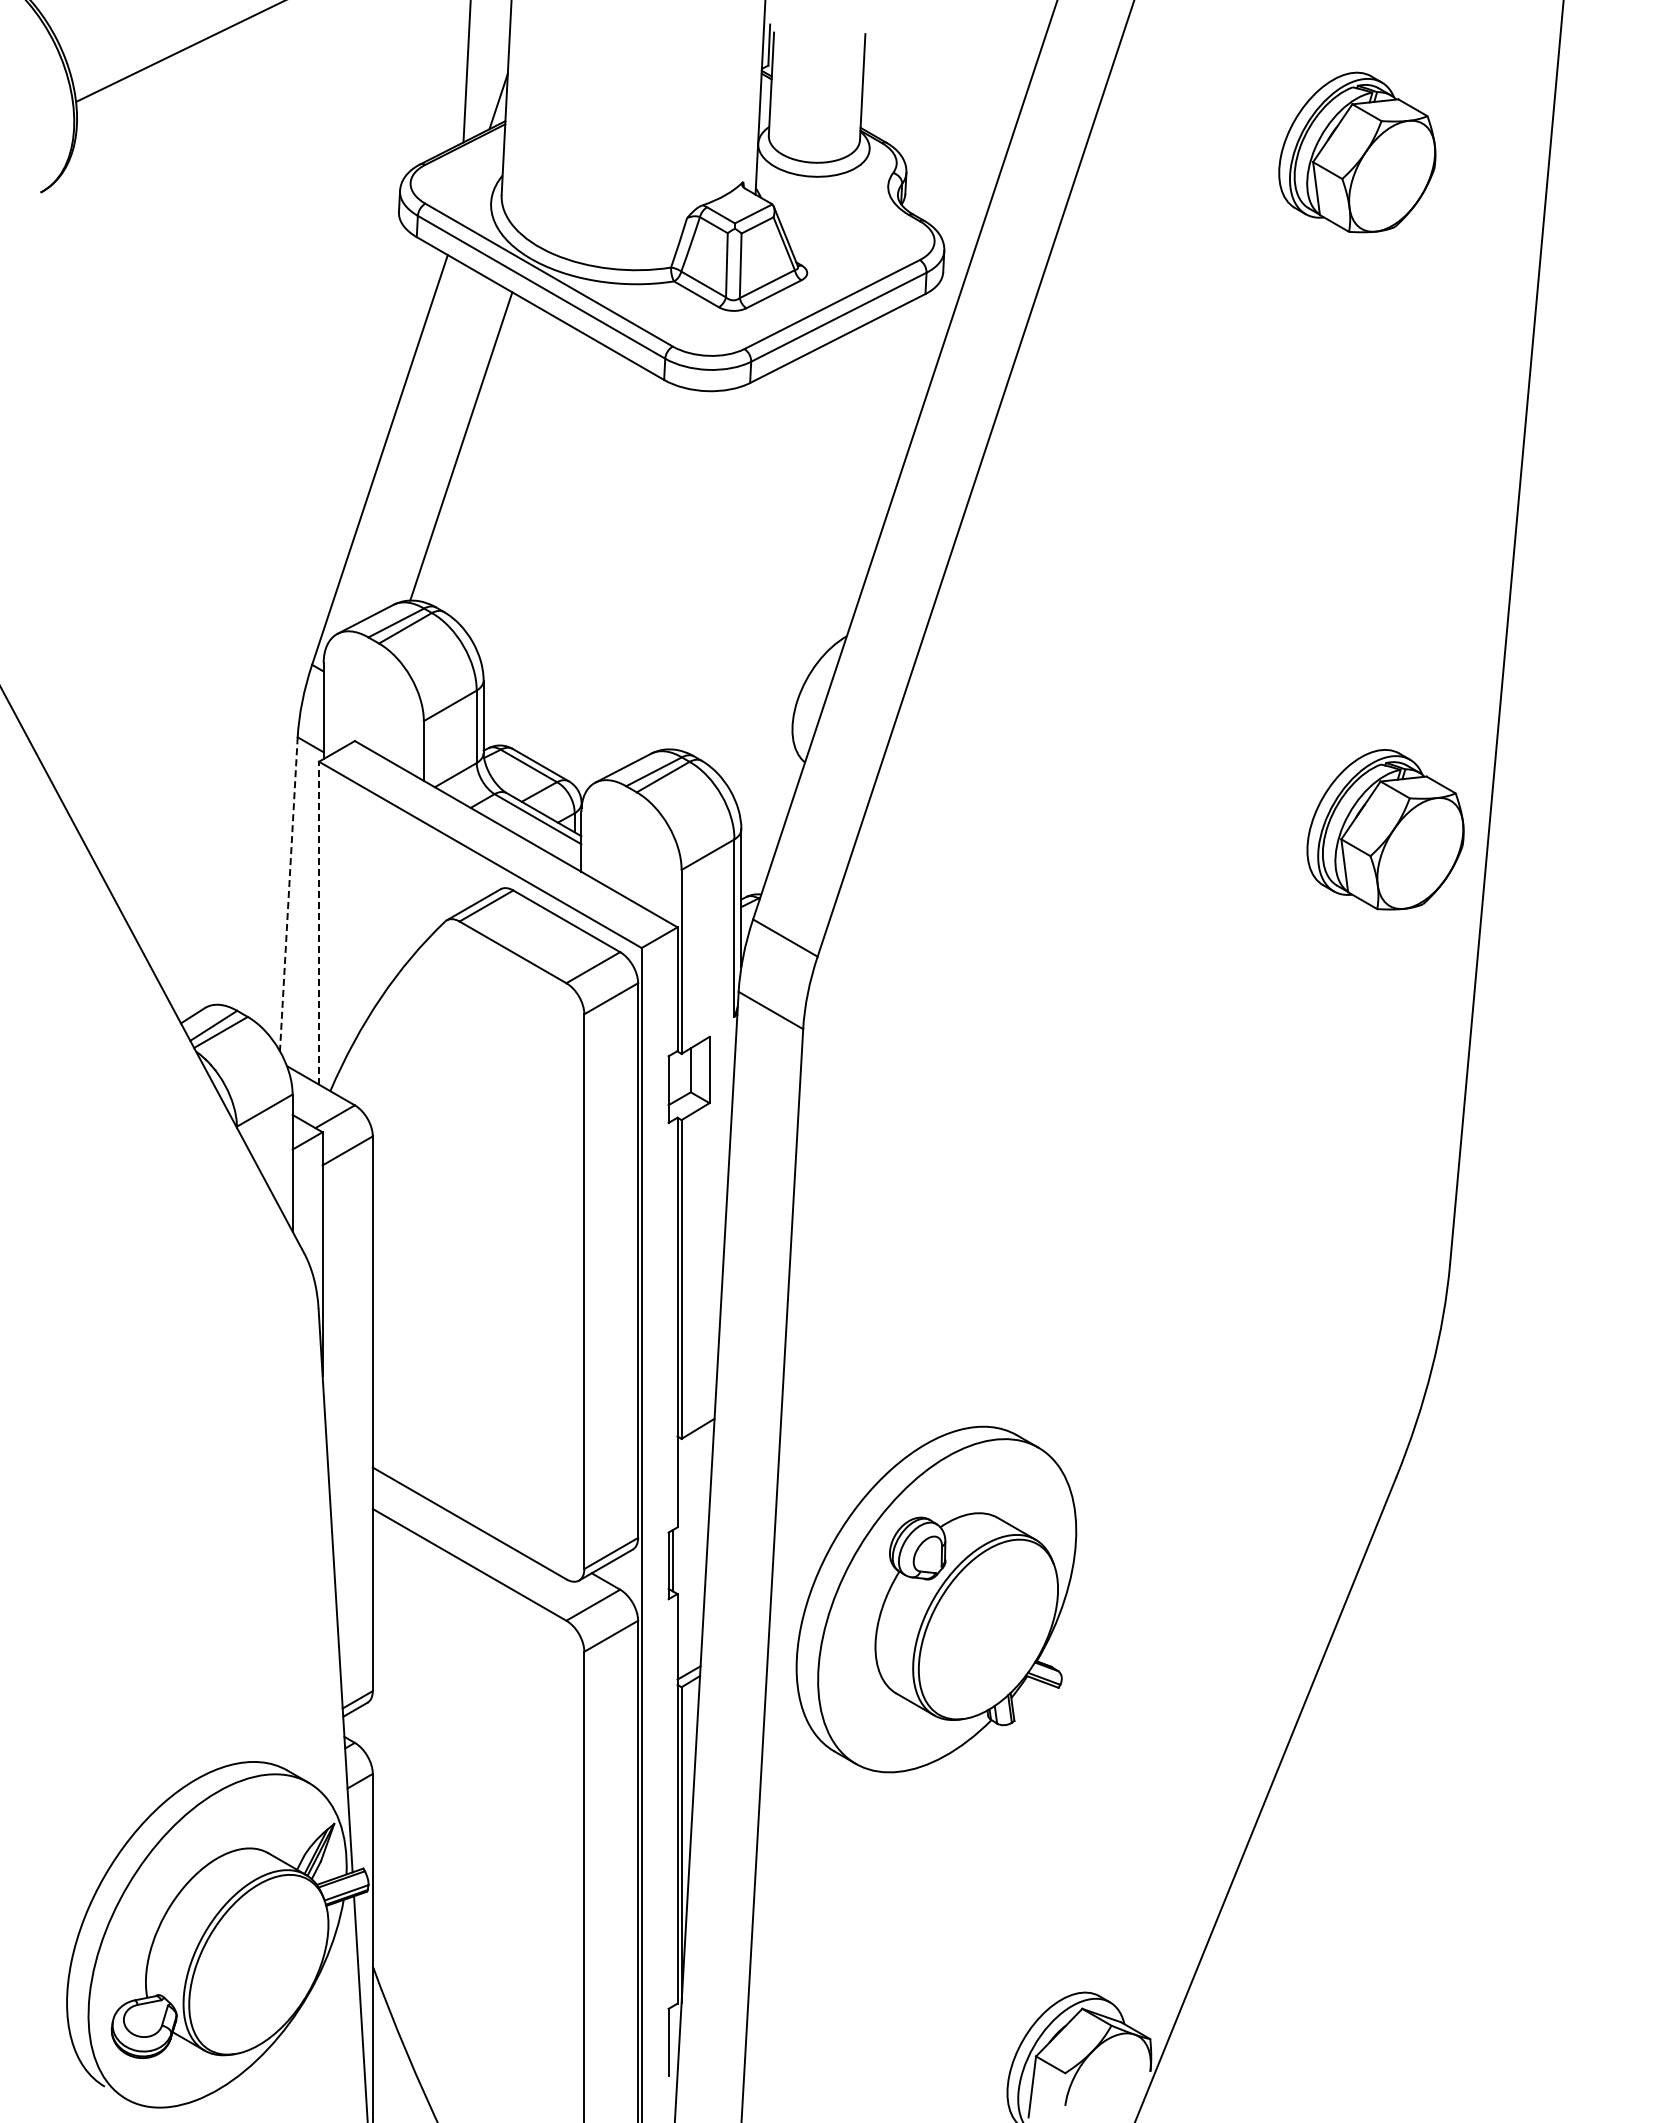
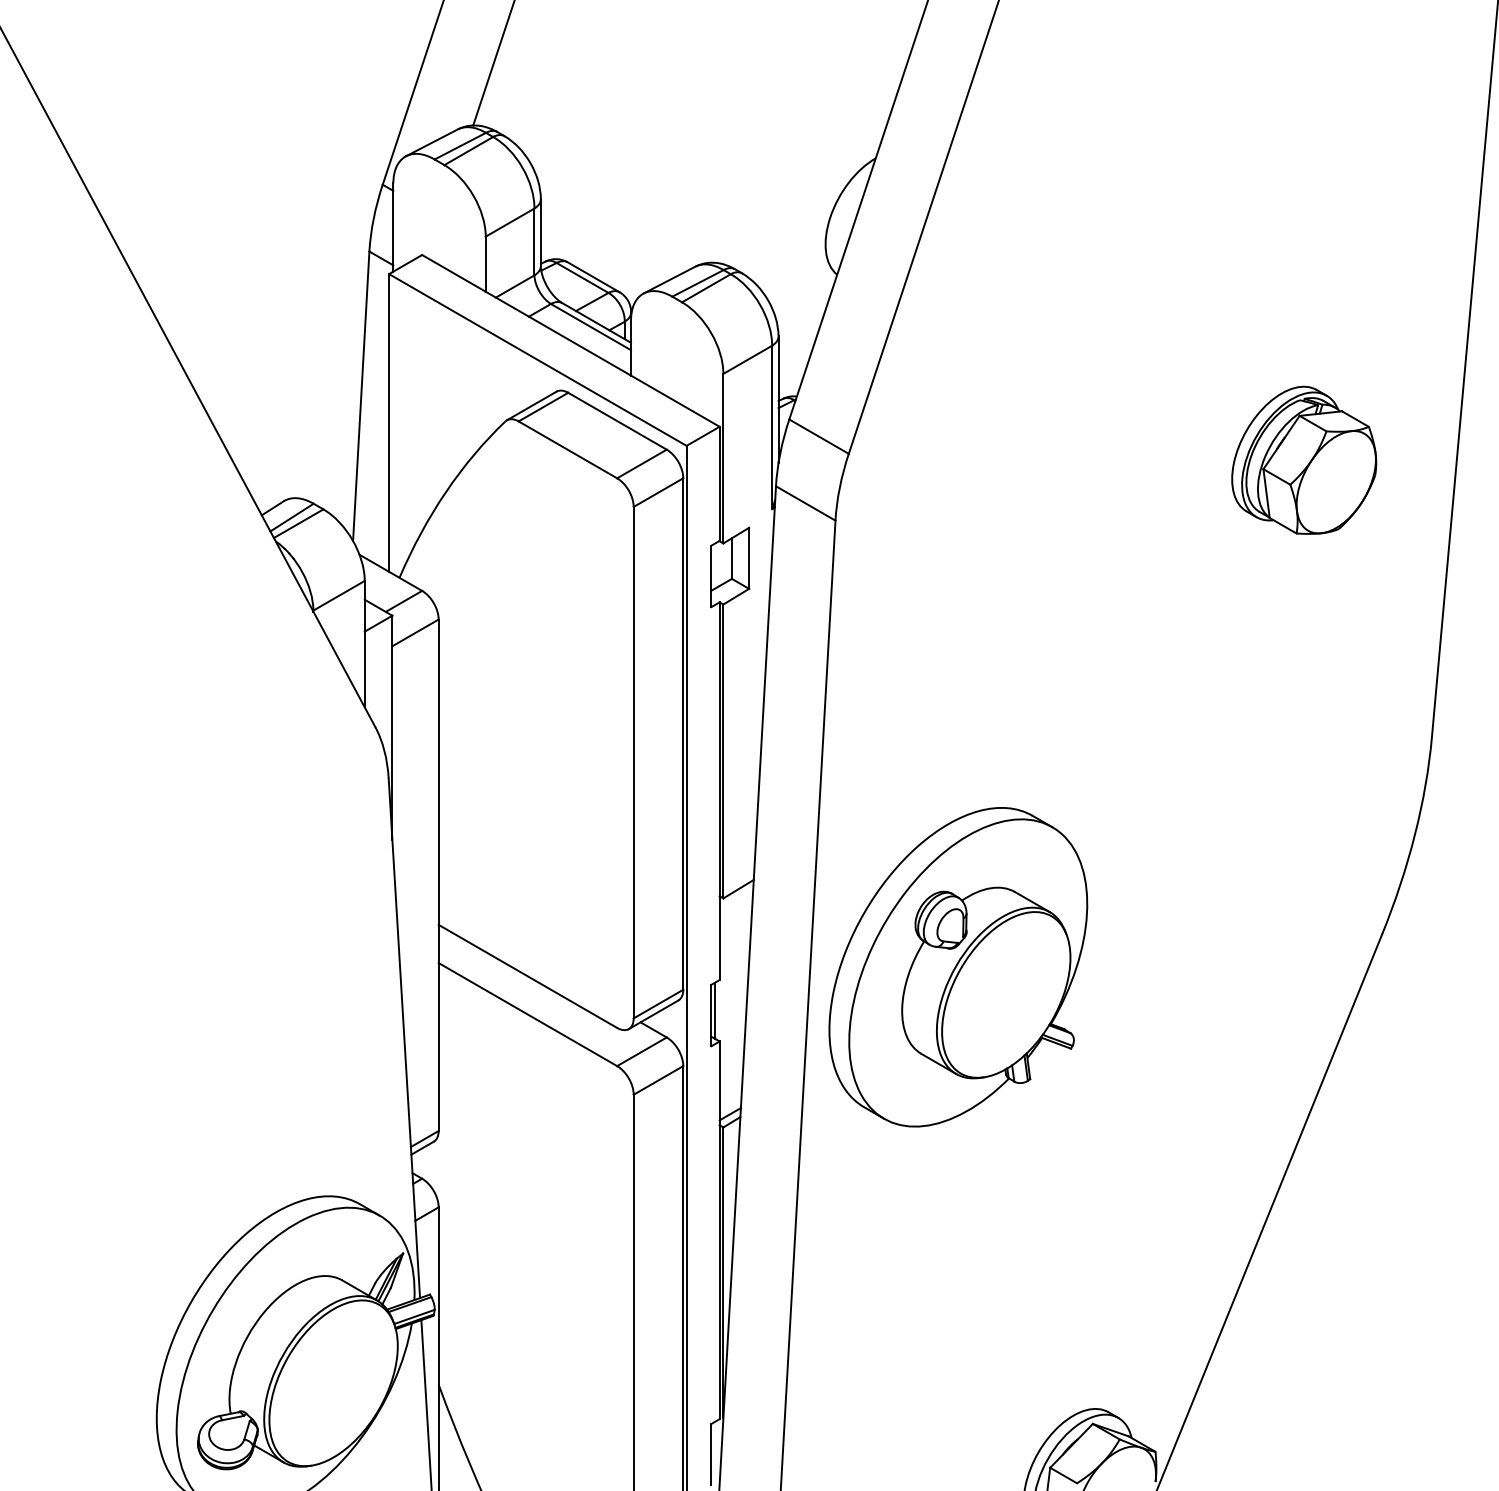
part: (1385, 829) -> (1304, 460), moved
line: (288, 894) -> (360, 396), dashed -> solid
line: (319, 922) -> (389, 422), dashed -> solid
part: (936, 1599) -> (958, 967), moved

